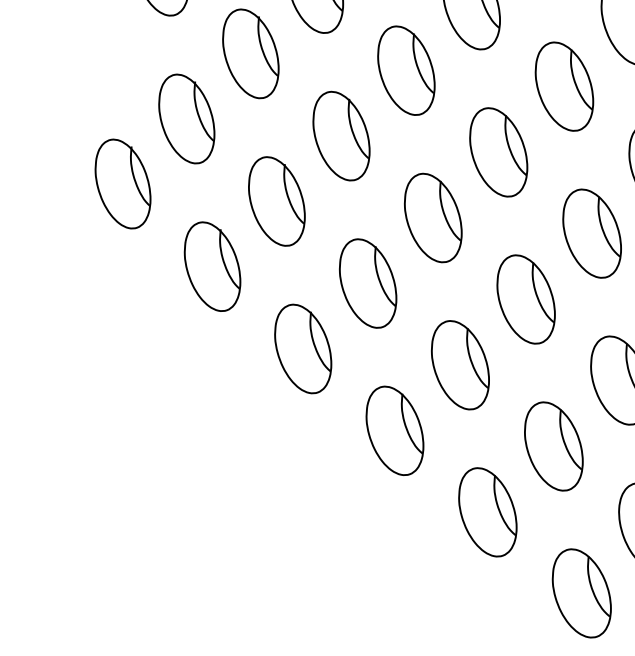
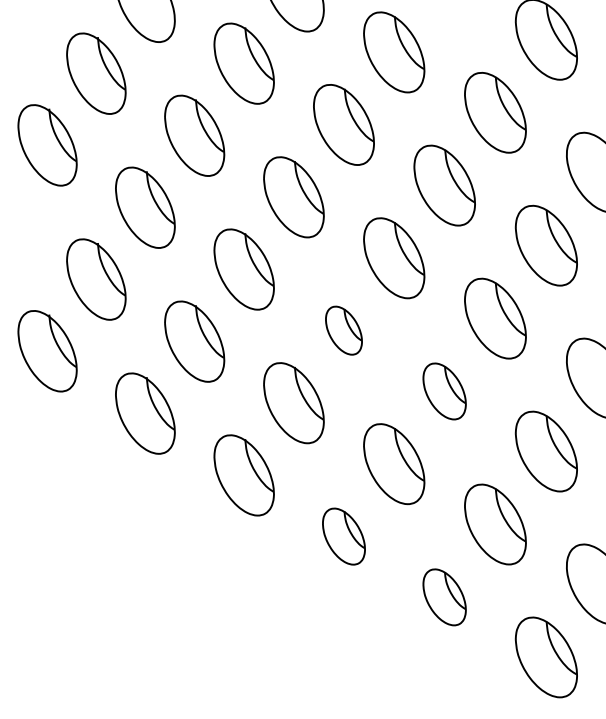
part: (432, 217) -> (343, 330), size x0.6
part: (525, 299) -> (444, 391), size x0.7
part: (394, 430) -> (343, 536), size x0.7
part: (487, 512) -> (444, 597), size x0.7

